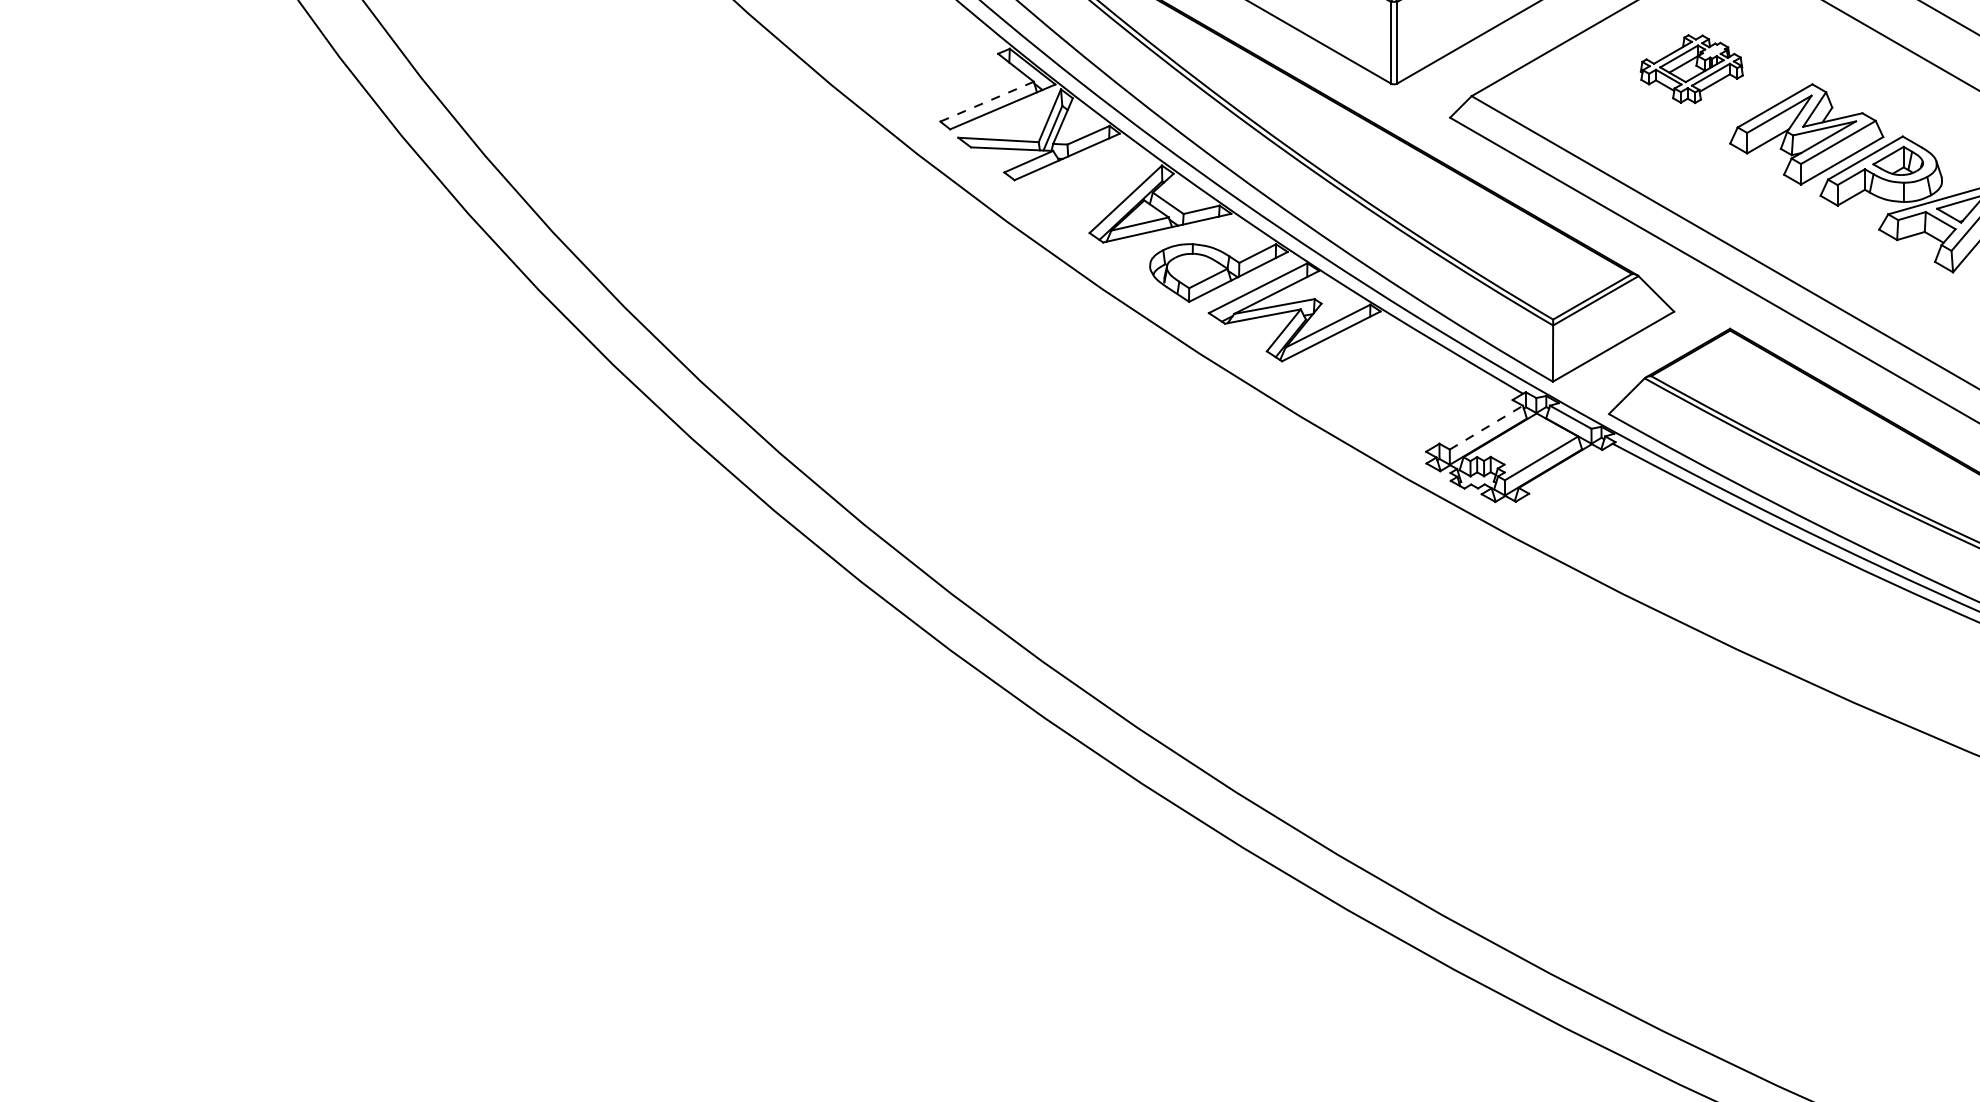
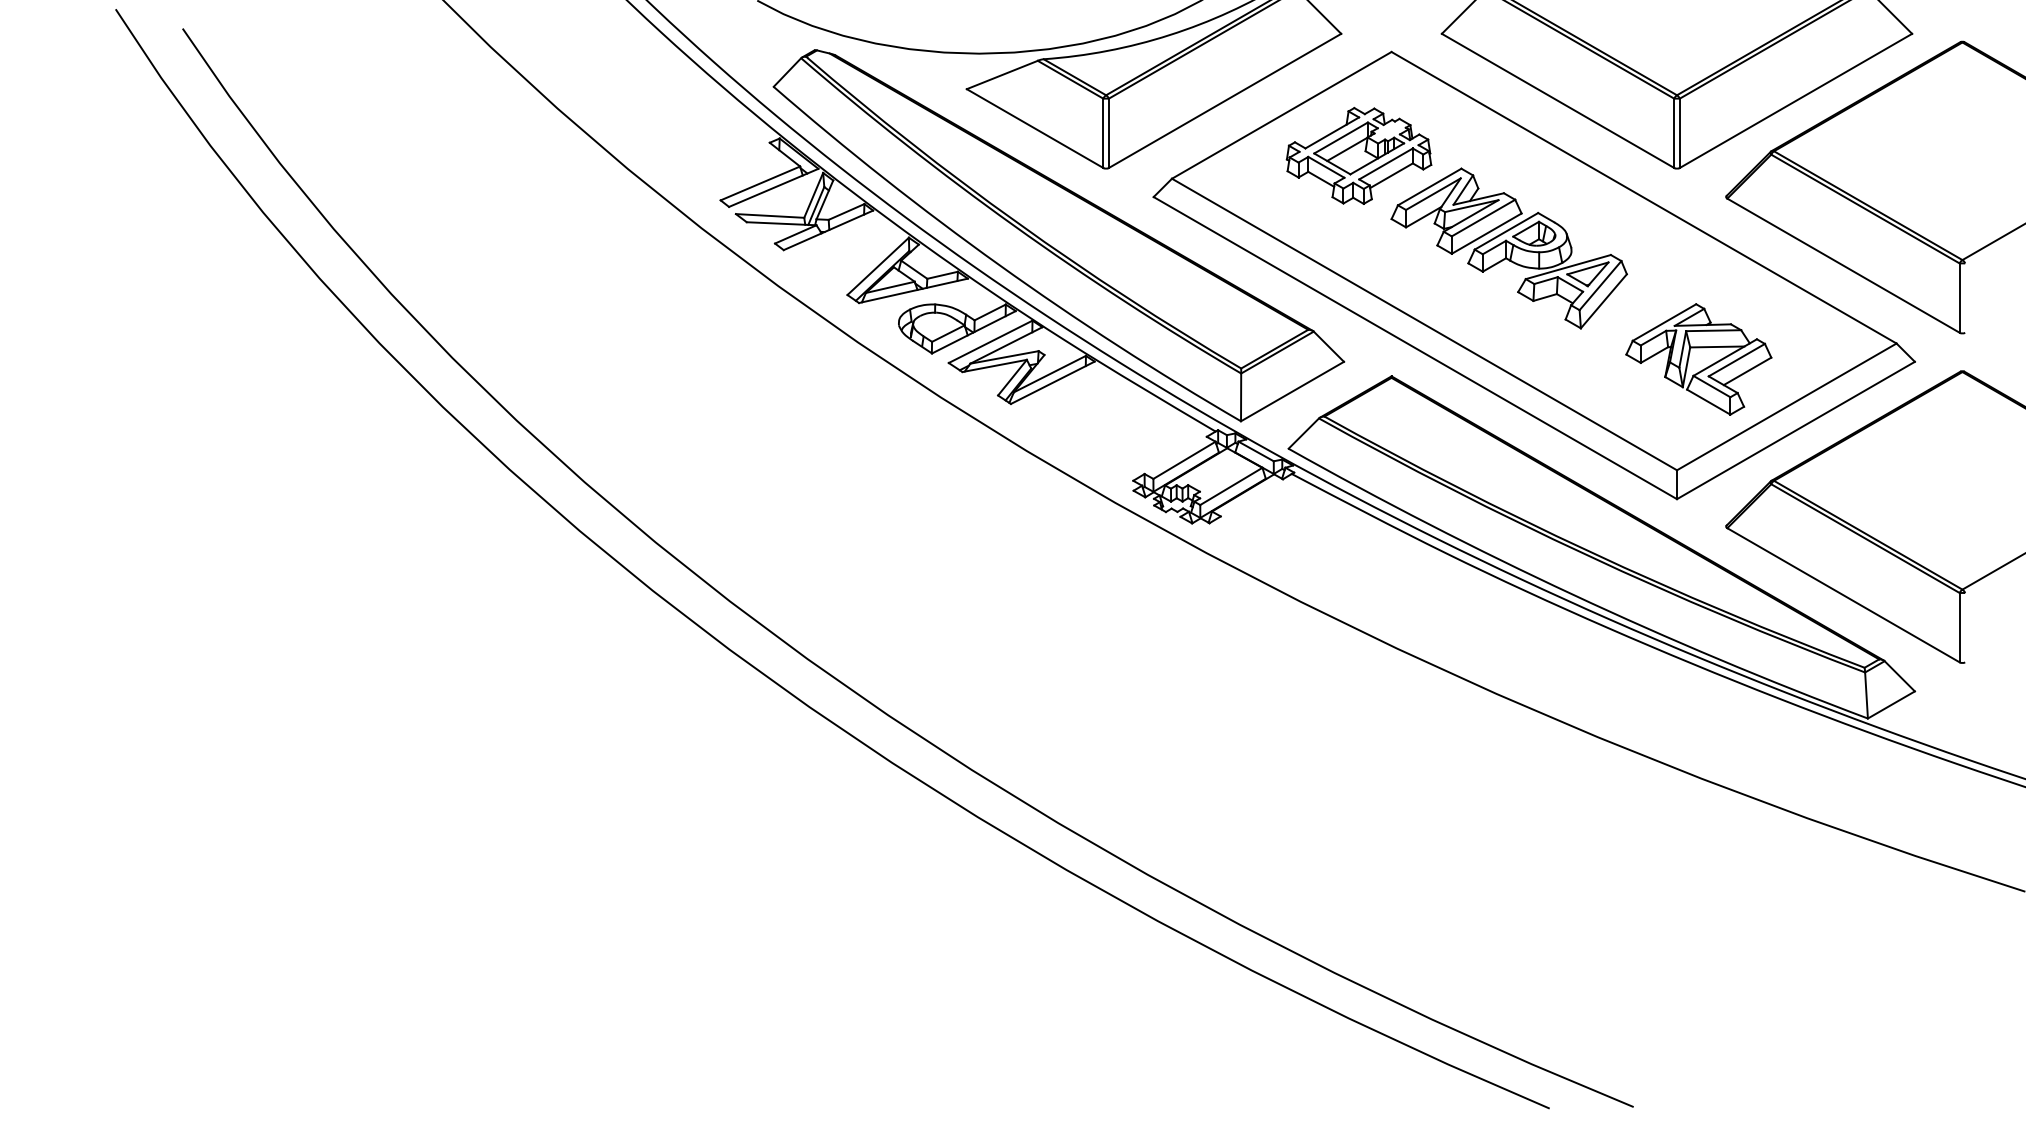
part: (1691, 68) -> (1358, 155), size x1.67
line: (987, 101) -> (760, 183), dashed -> solid
line: (1486, 427) -> (1184, 460), dashed -> solid

